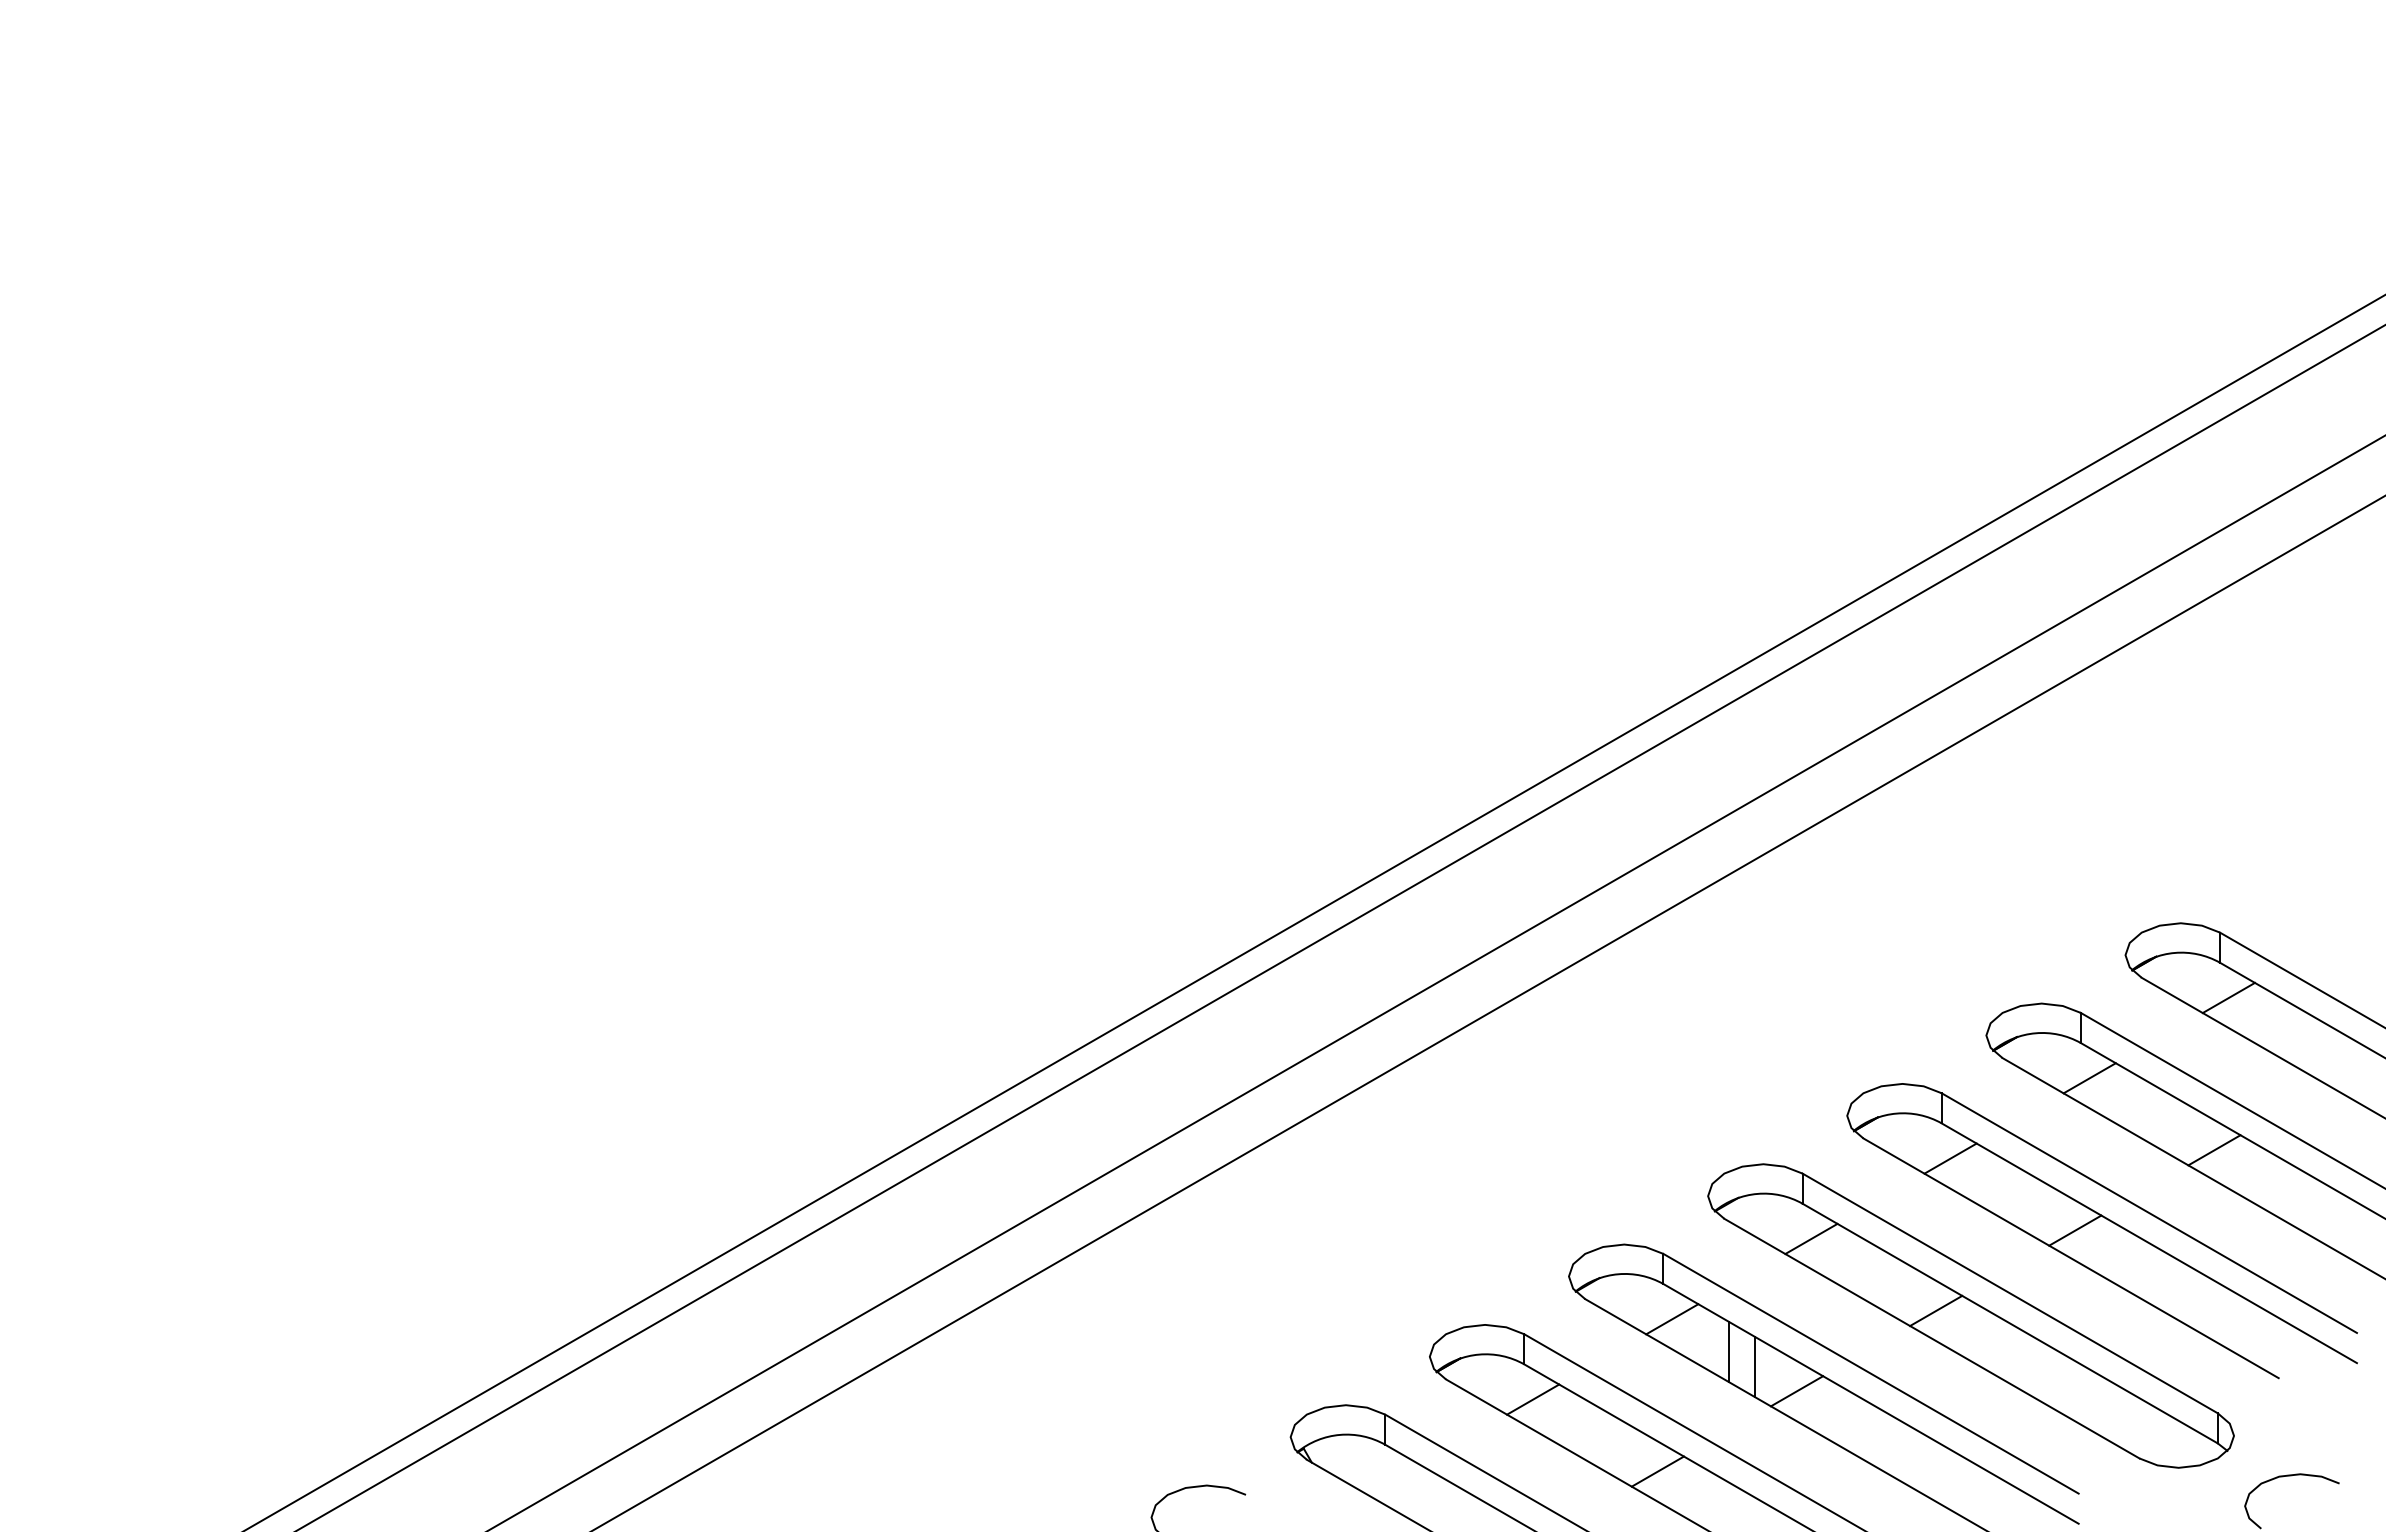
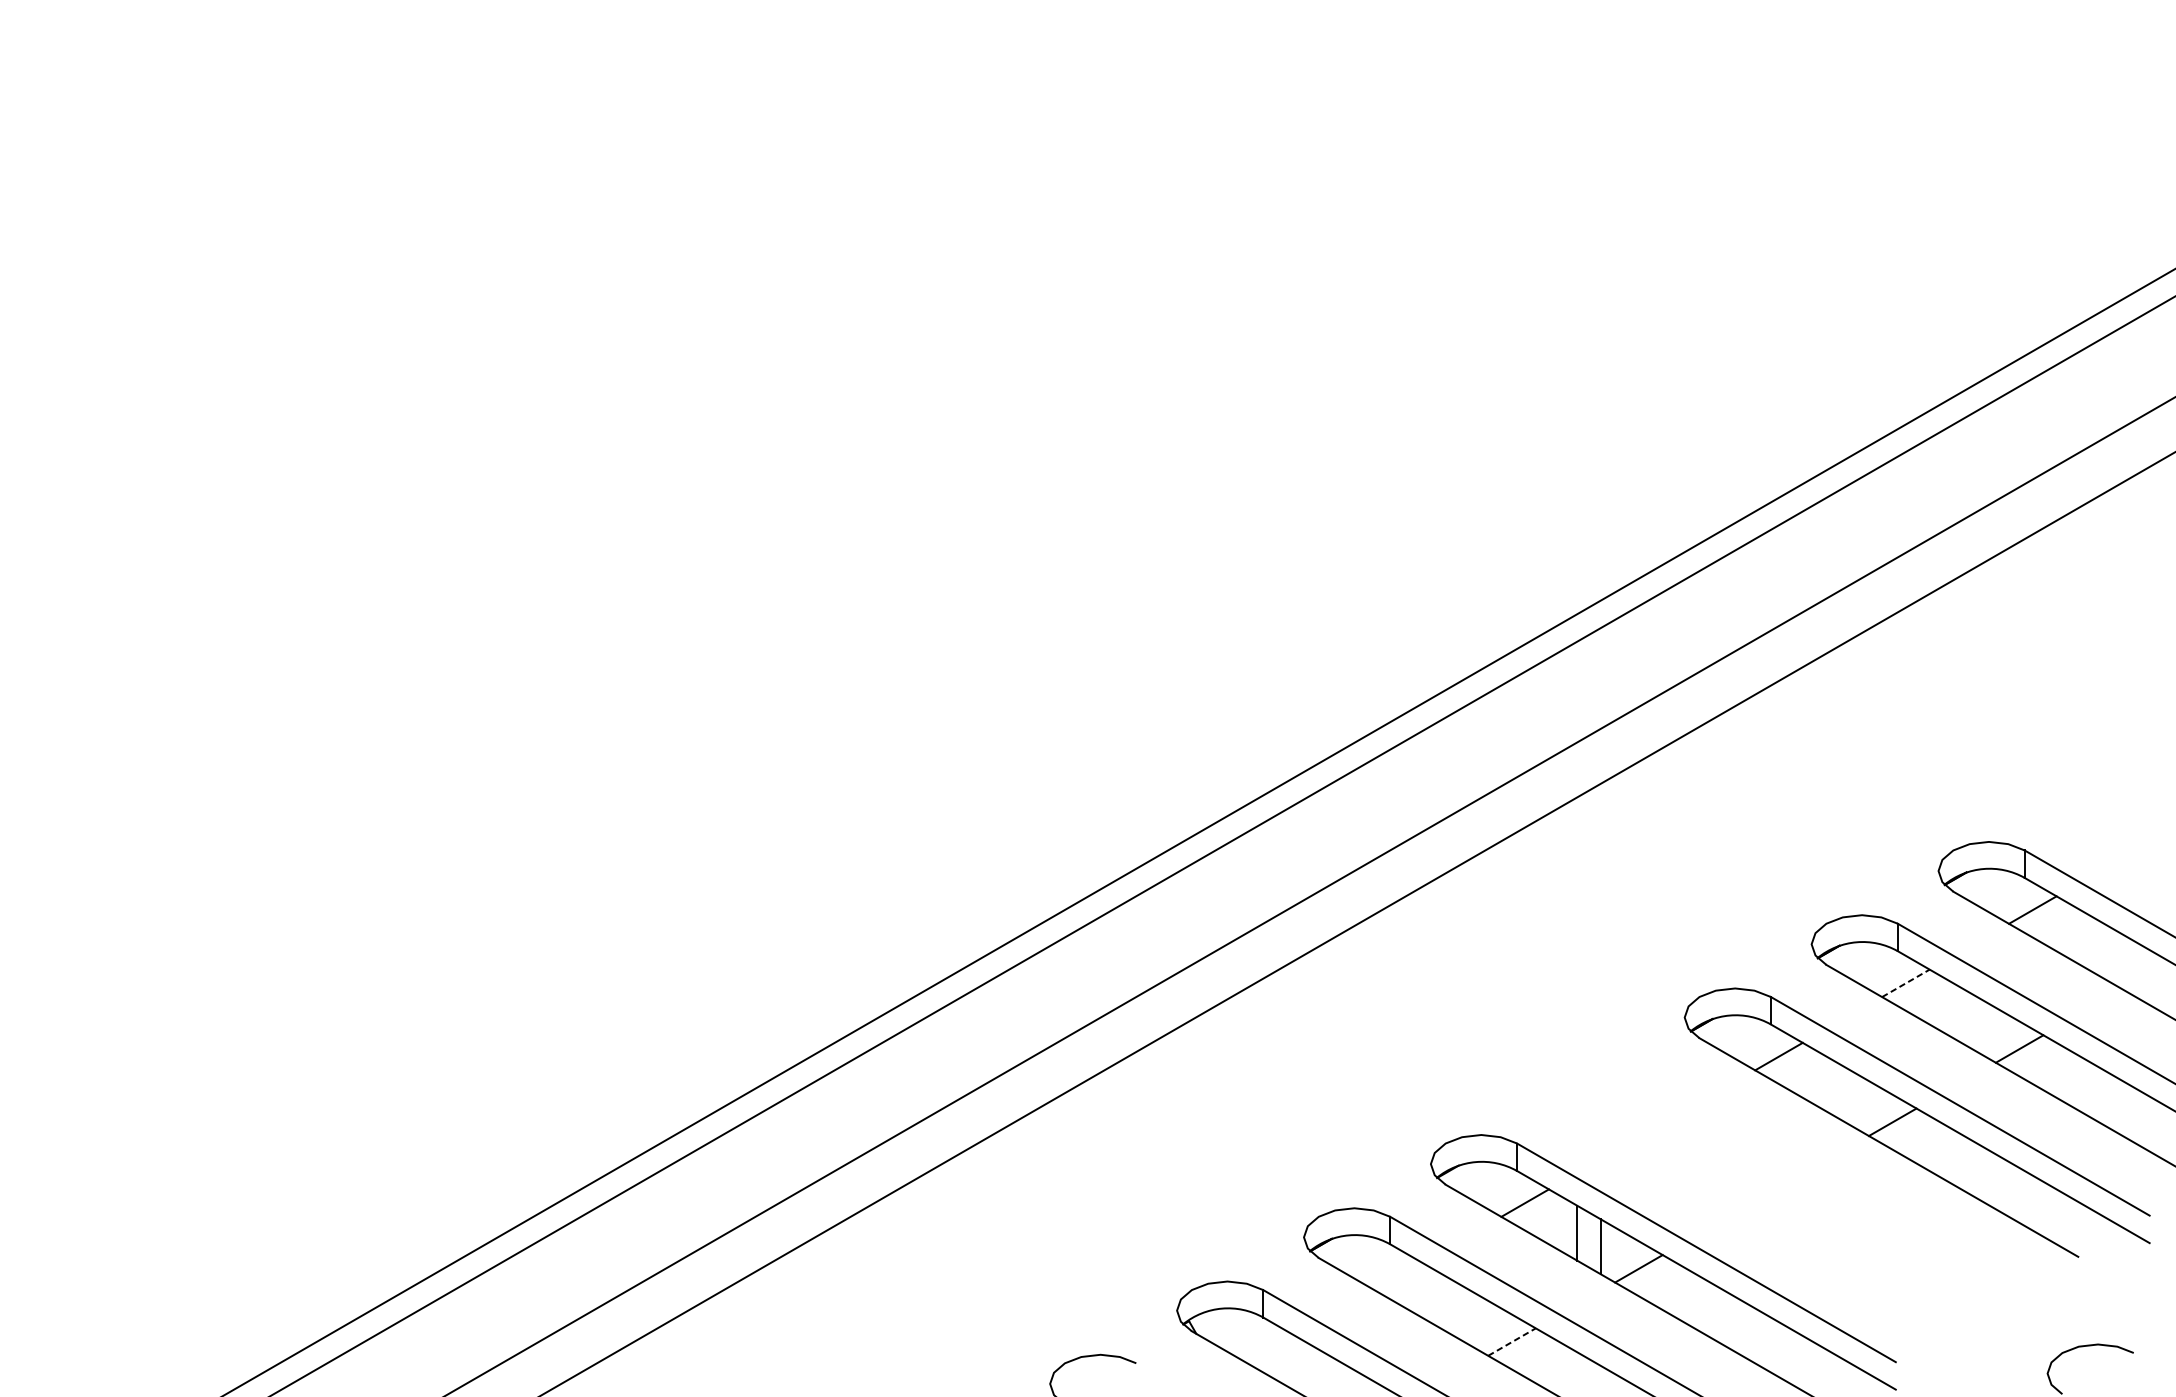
line: (2090, 1078) -> (1906, 983), solid -> dashed
part: (1970, 1315) -> (1797, 1199), removed
line: (1533, 1399) -> (1398, 1276), removed
line: (1658, 1471) -> (1512, 1341), solid -> dashed

